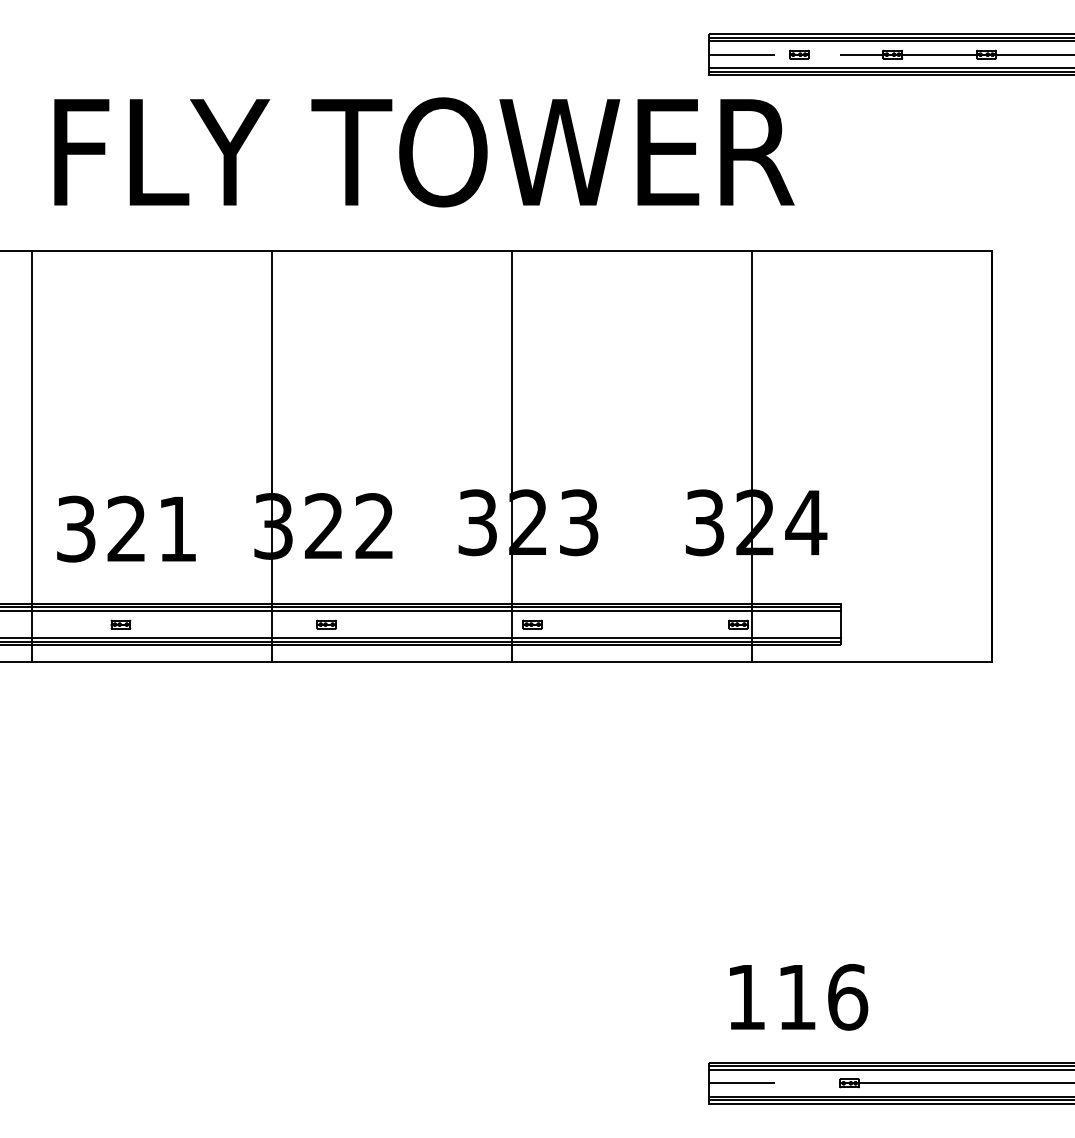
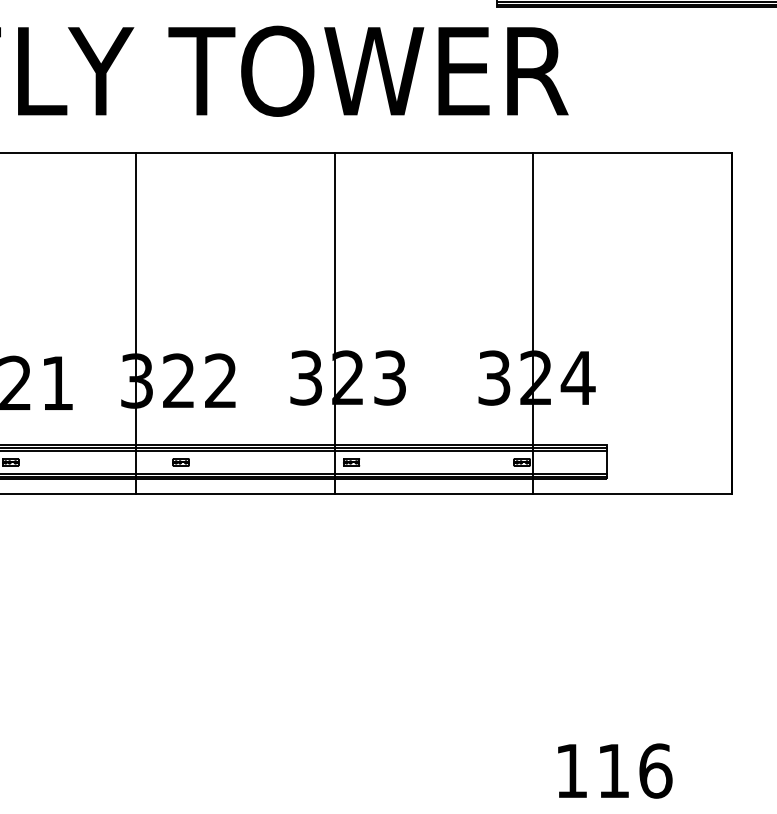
text: (799, 997) -> (615, 771), moved

